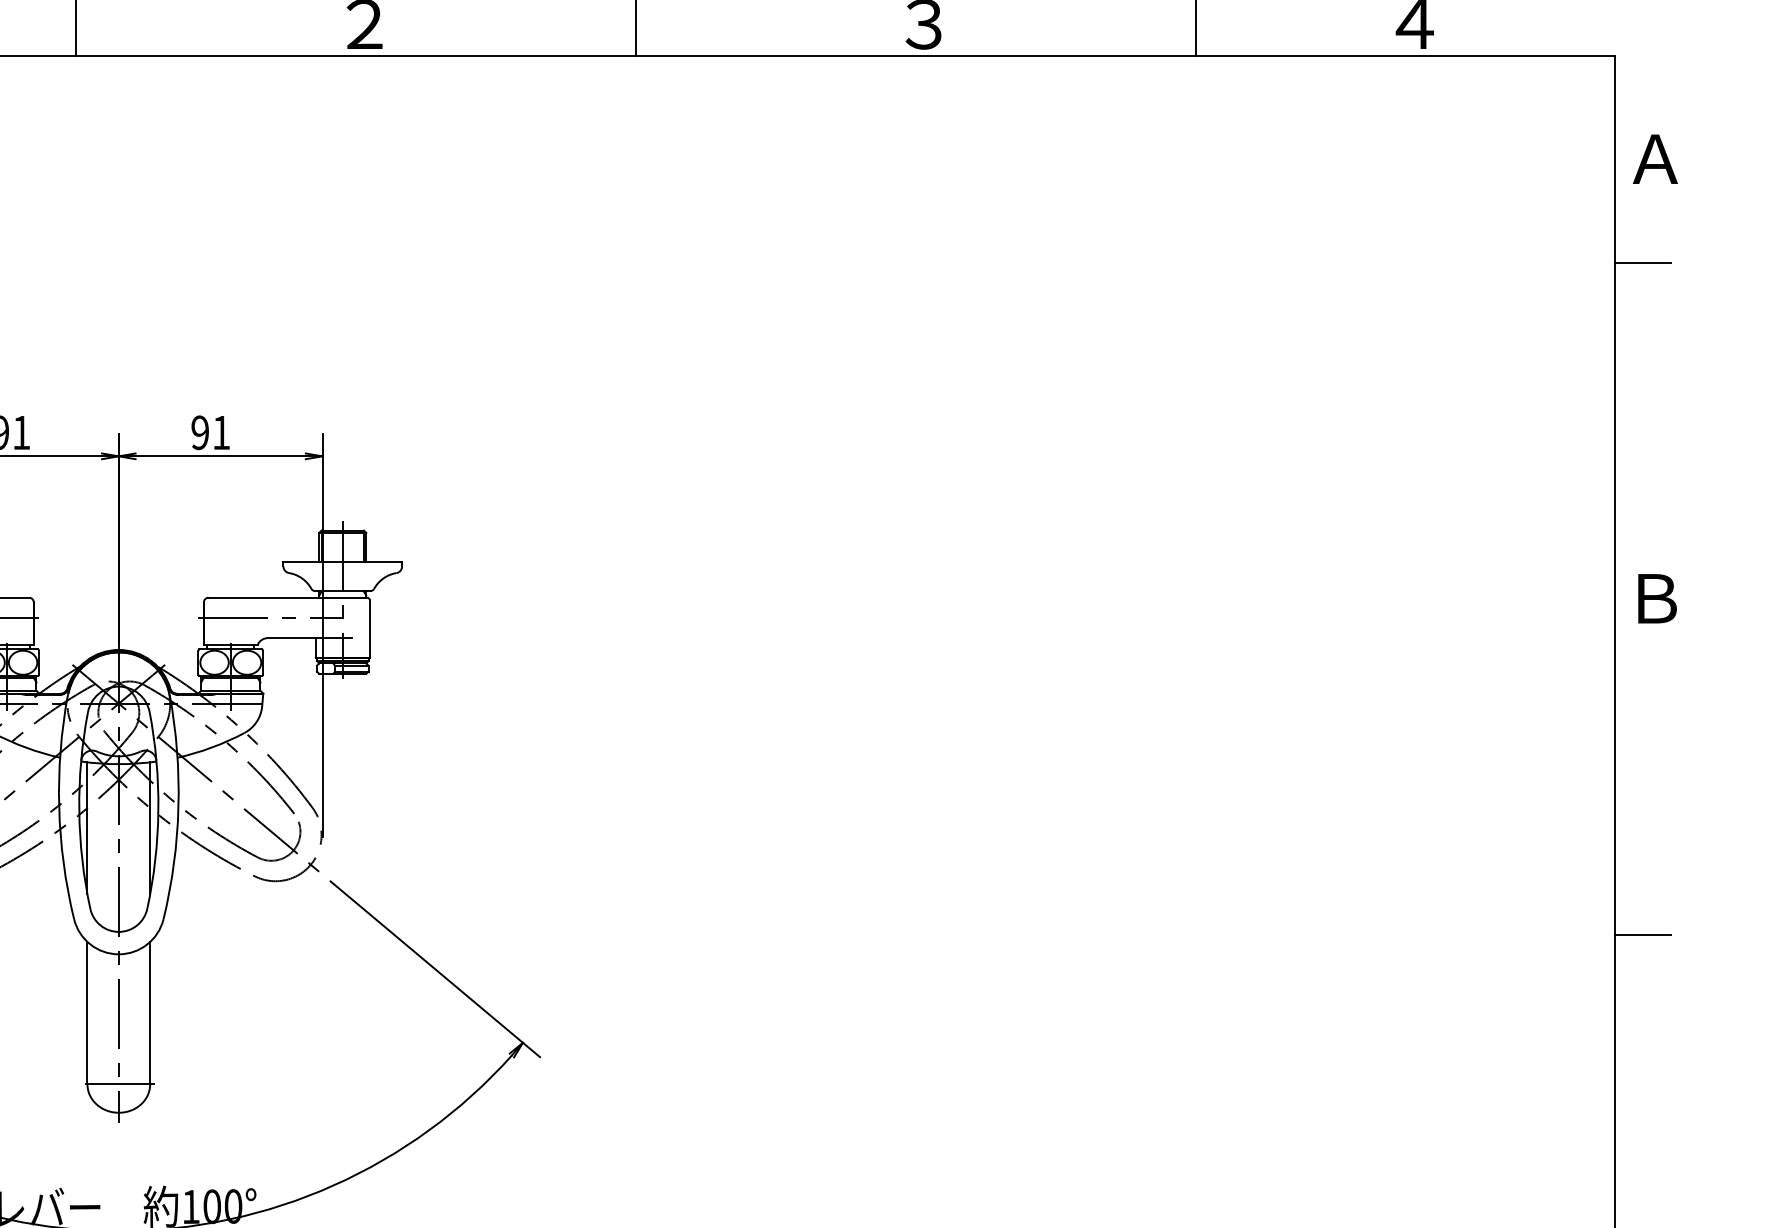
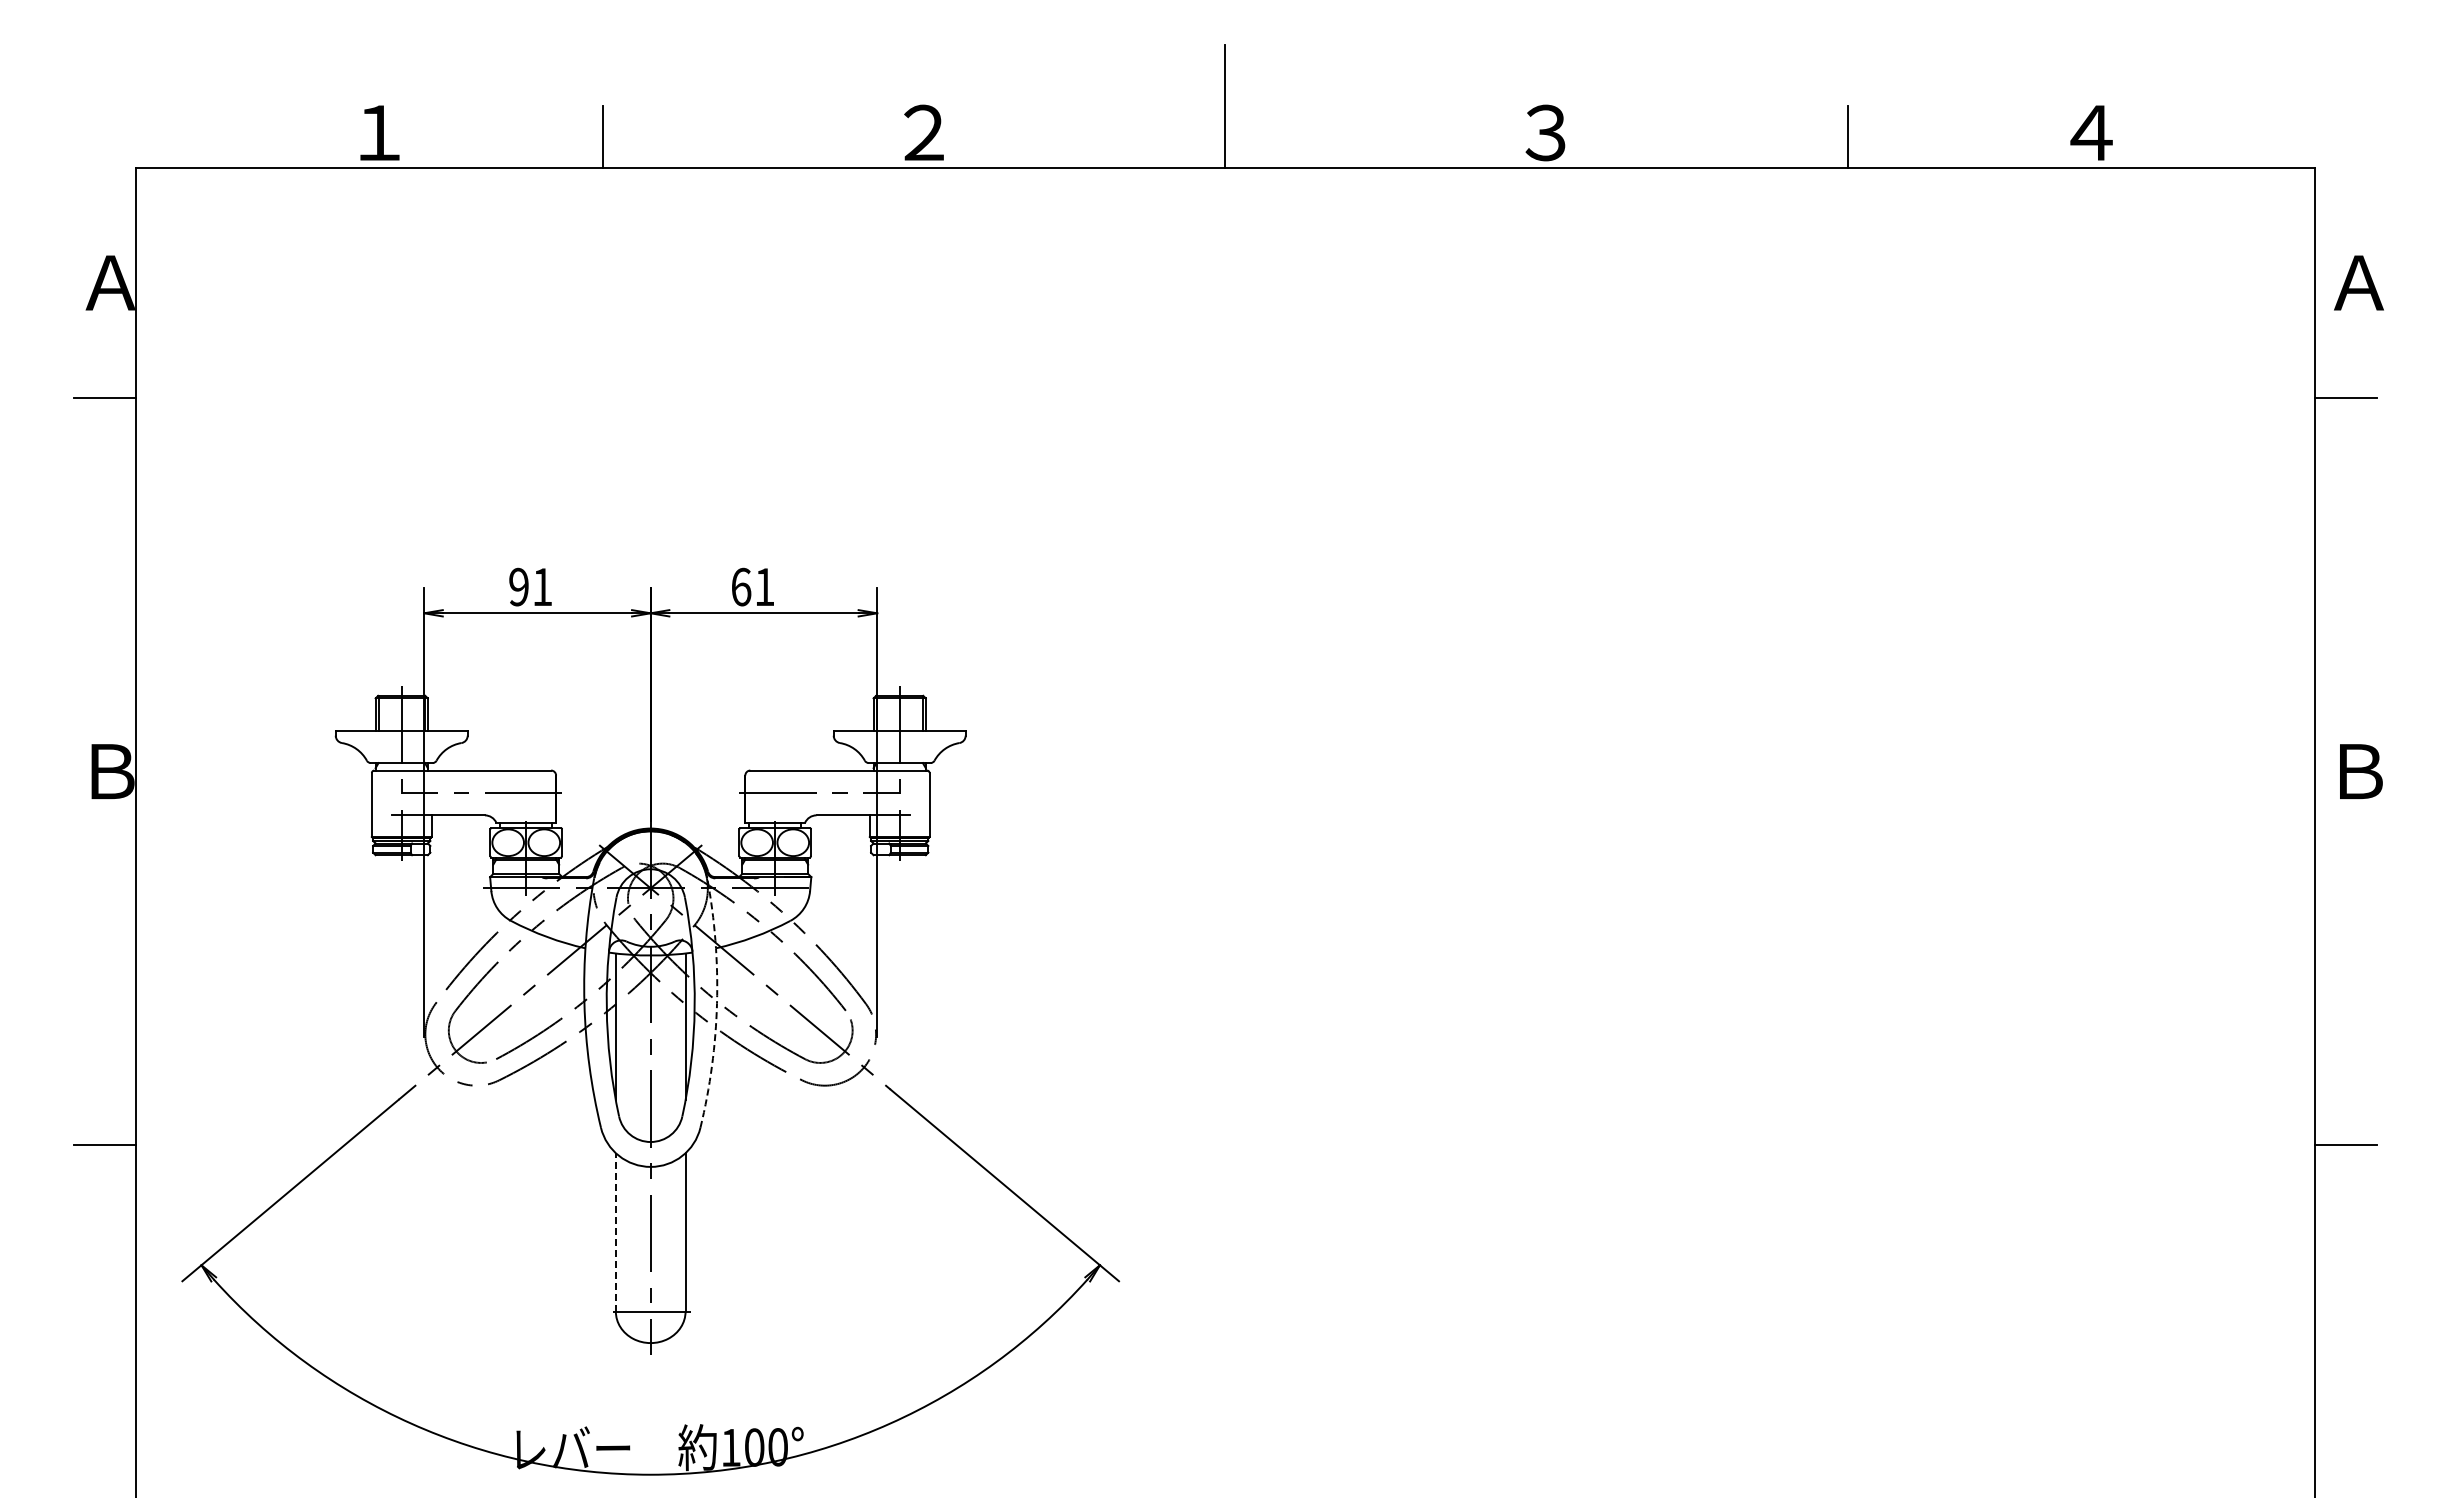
text: (200, 432) -> (741, 586), 91 -> 61
arc: (178, 807) -> (717, 1003), solid -> dashed
line: (87, 1012) -> (615, 1231), solid -> dashed

